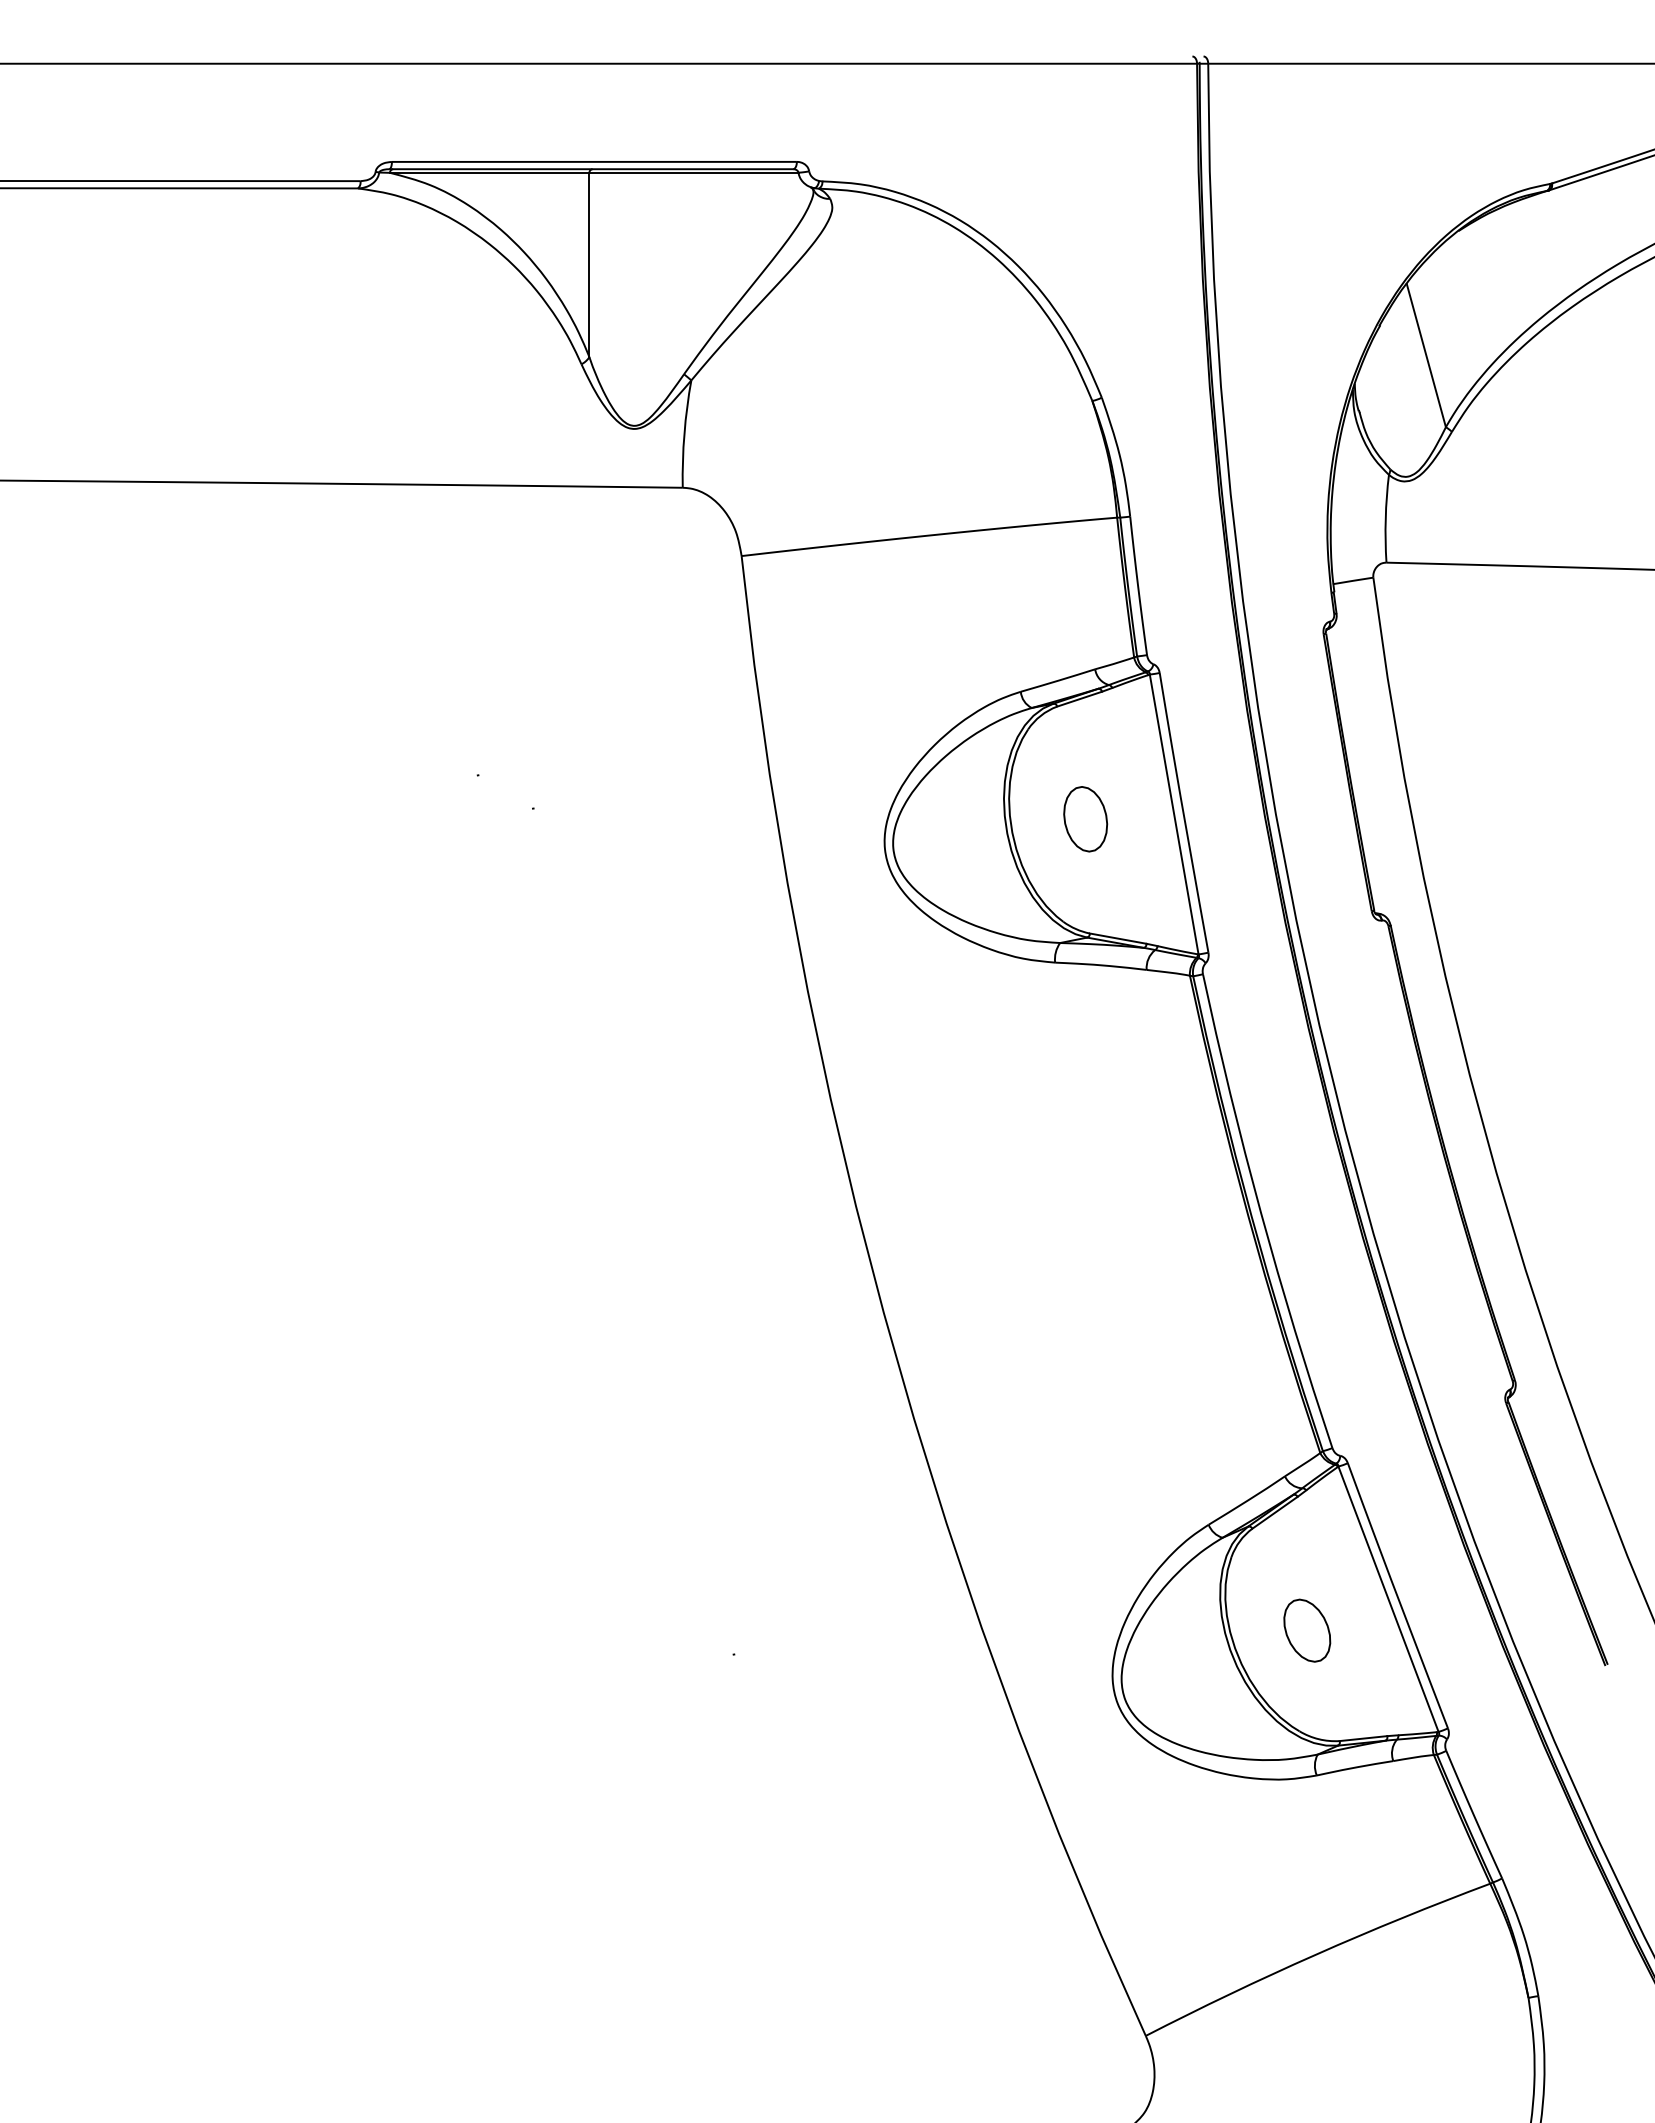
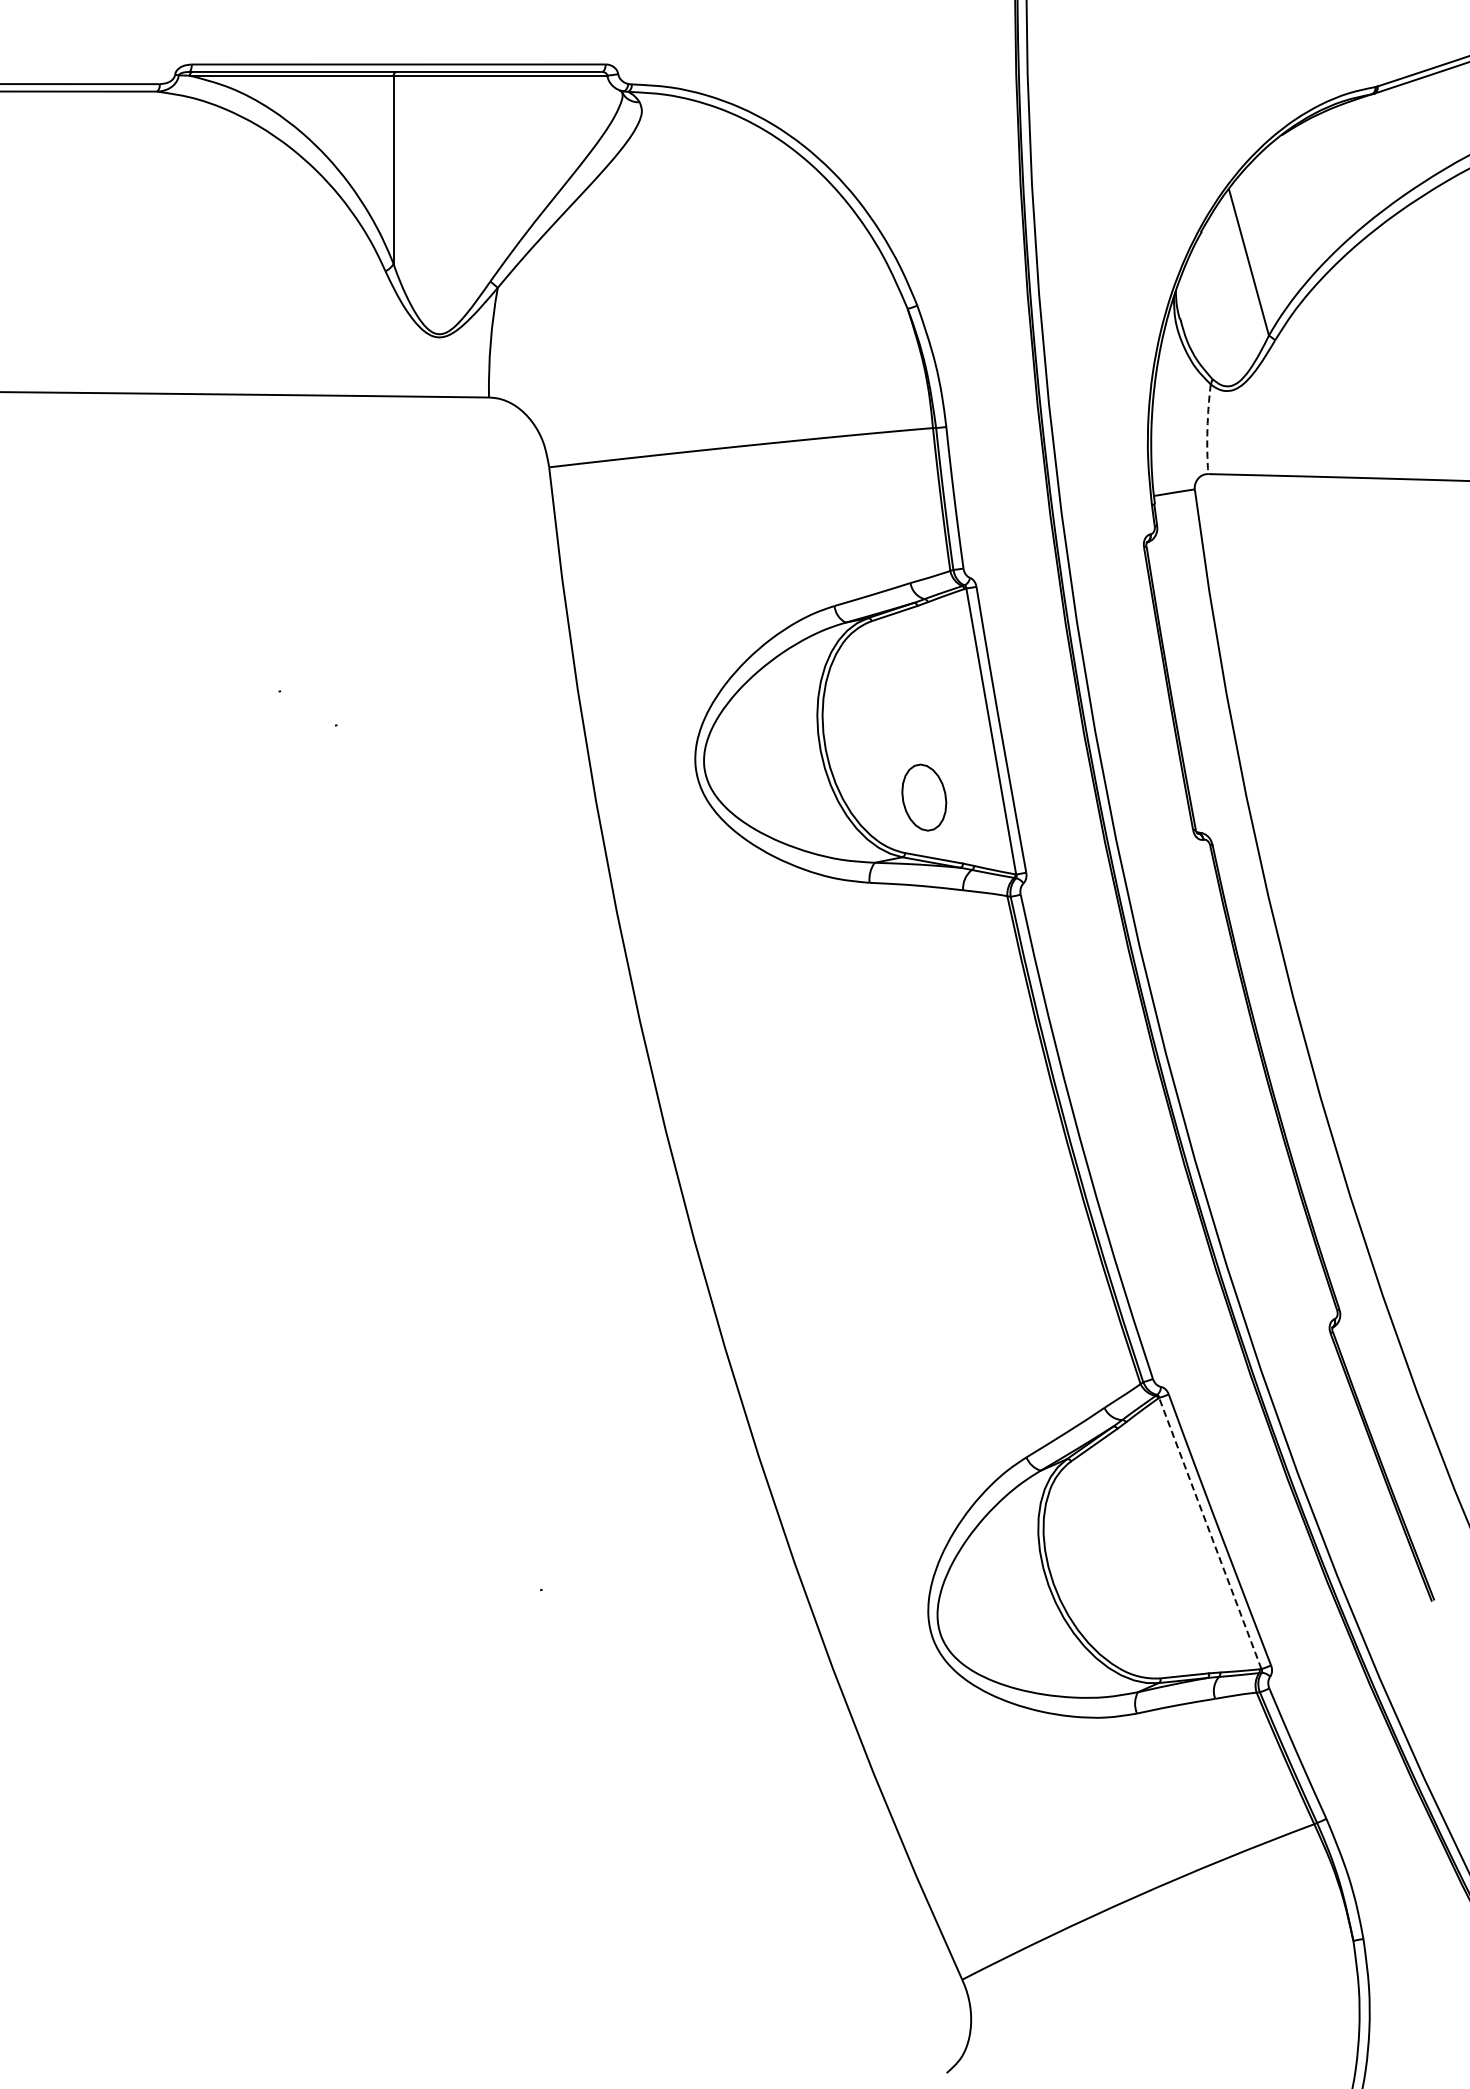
arc: (1385, 518) -> (1207, 428), solid -> dashed
part: (1085, 819) -> (924, 797), moved
line: (1388, 1599) -> (1210, 1533), solid -> dashed
part: (1307, 1630) -> (1127, 1565), removed

